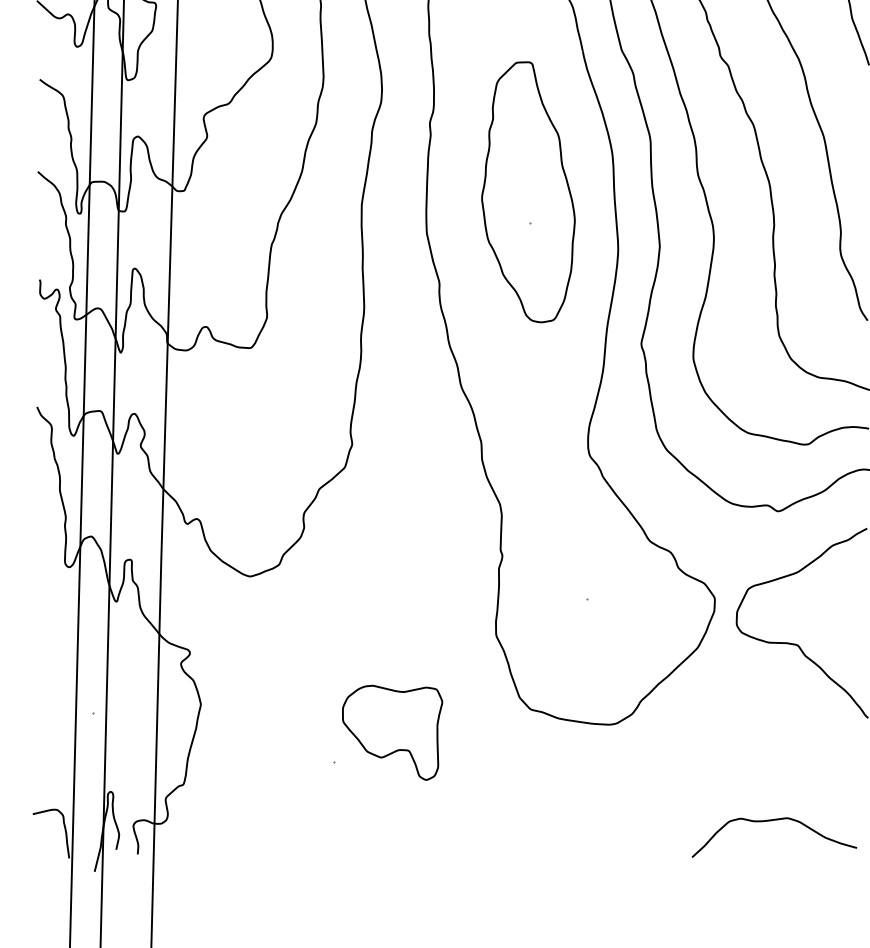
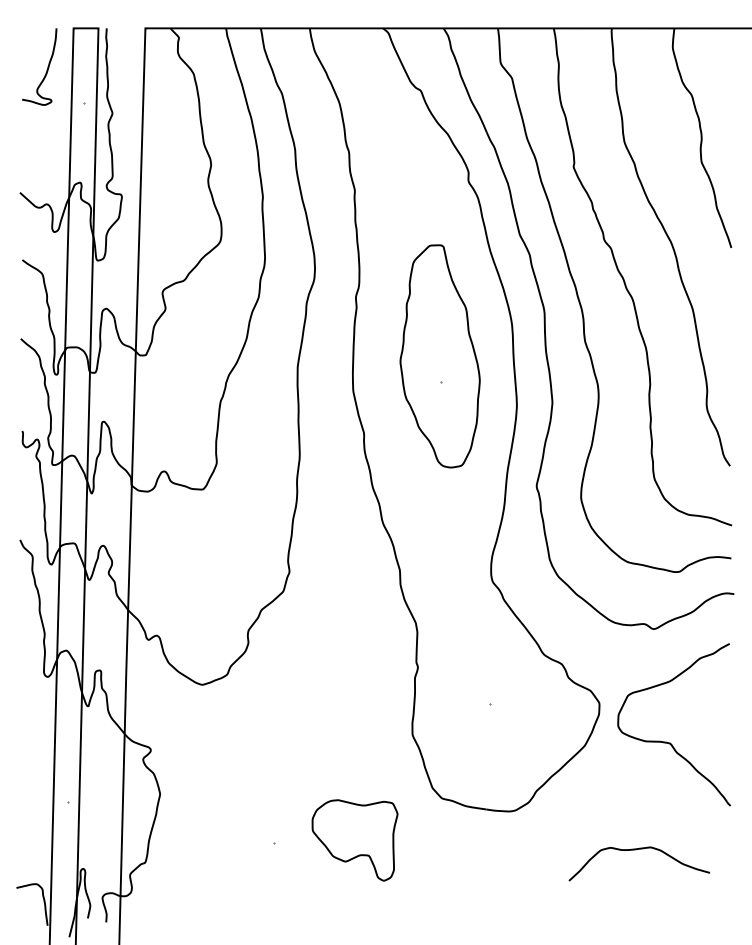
part: (391, 732) -> (354, 840), moved
curve: (771, 821) -> (636, 850), moved

